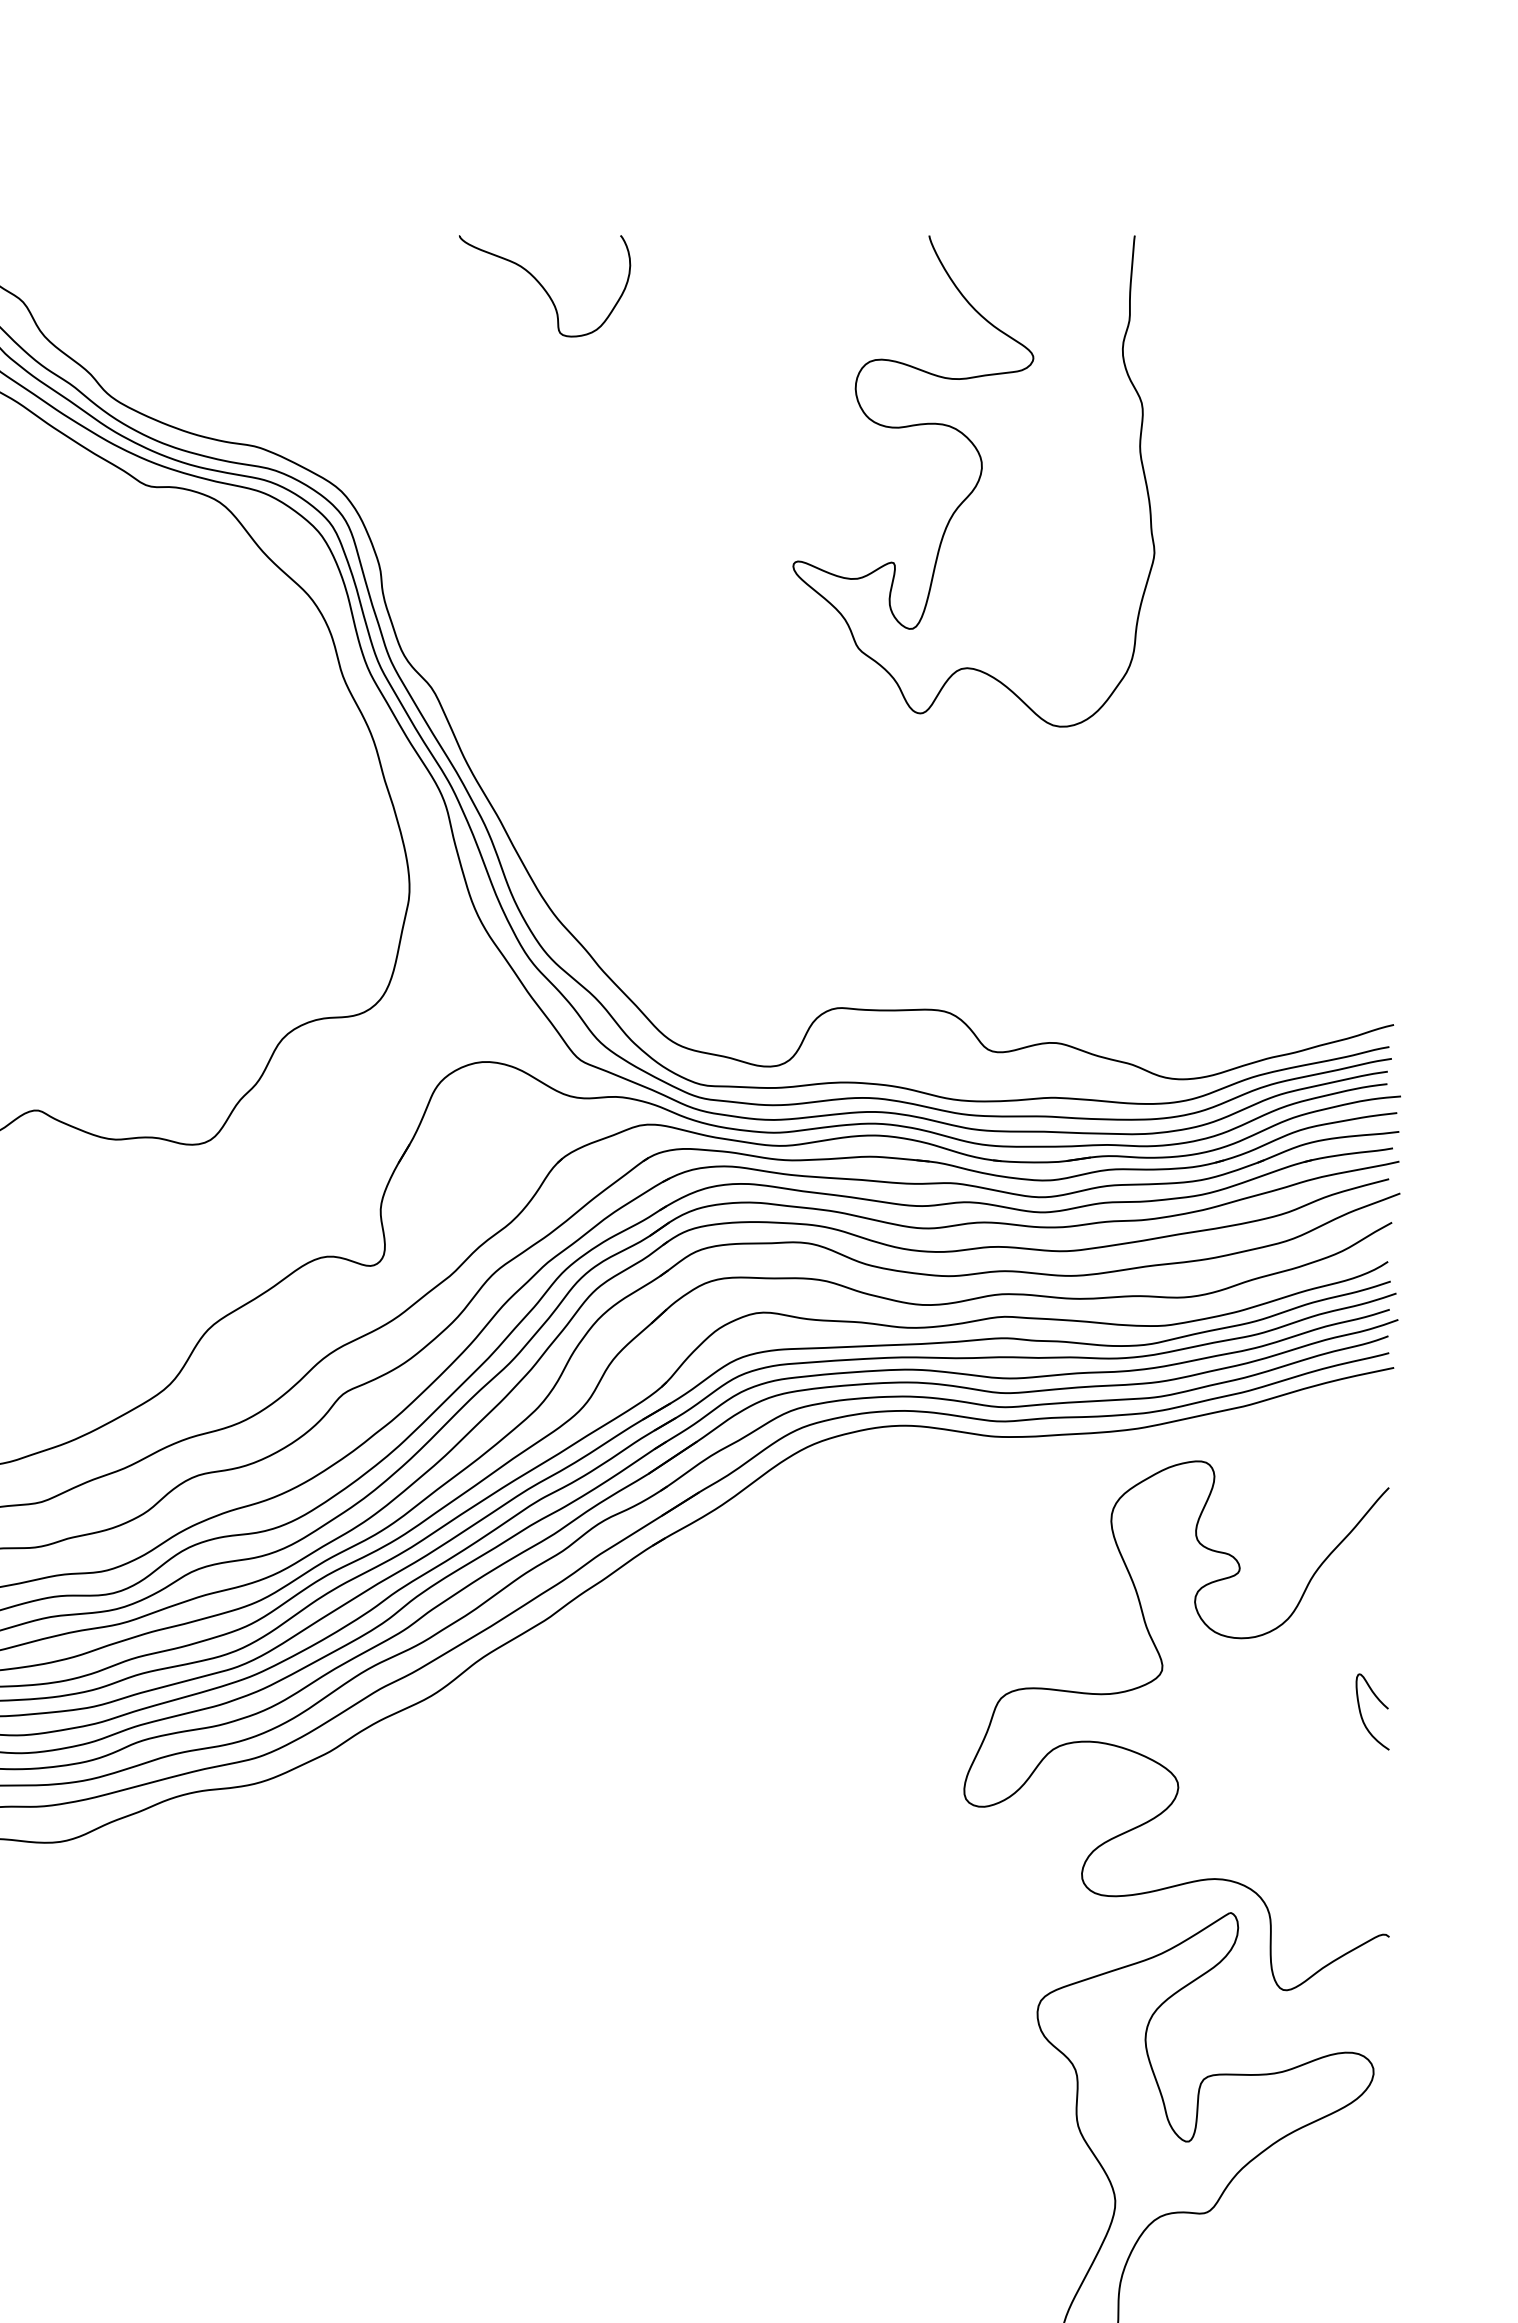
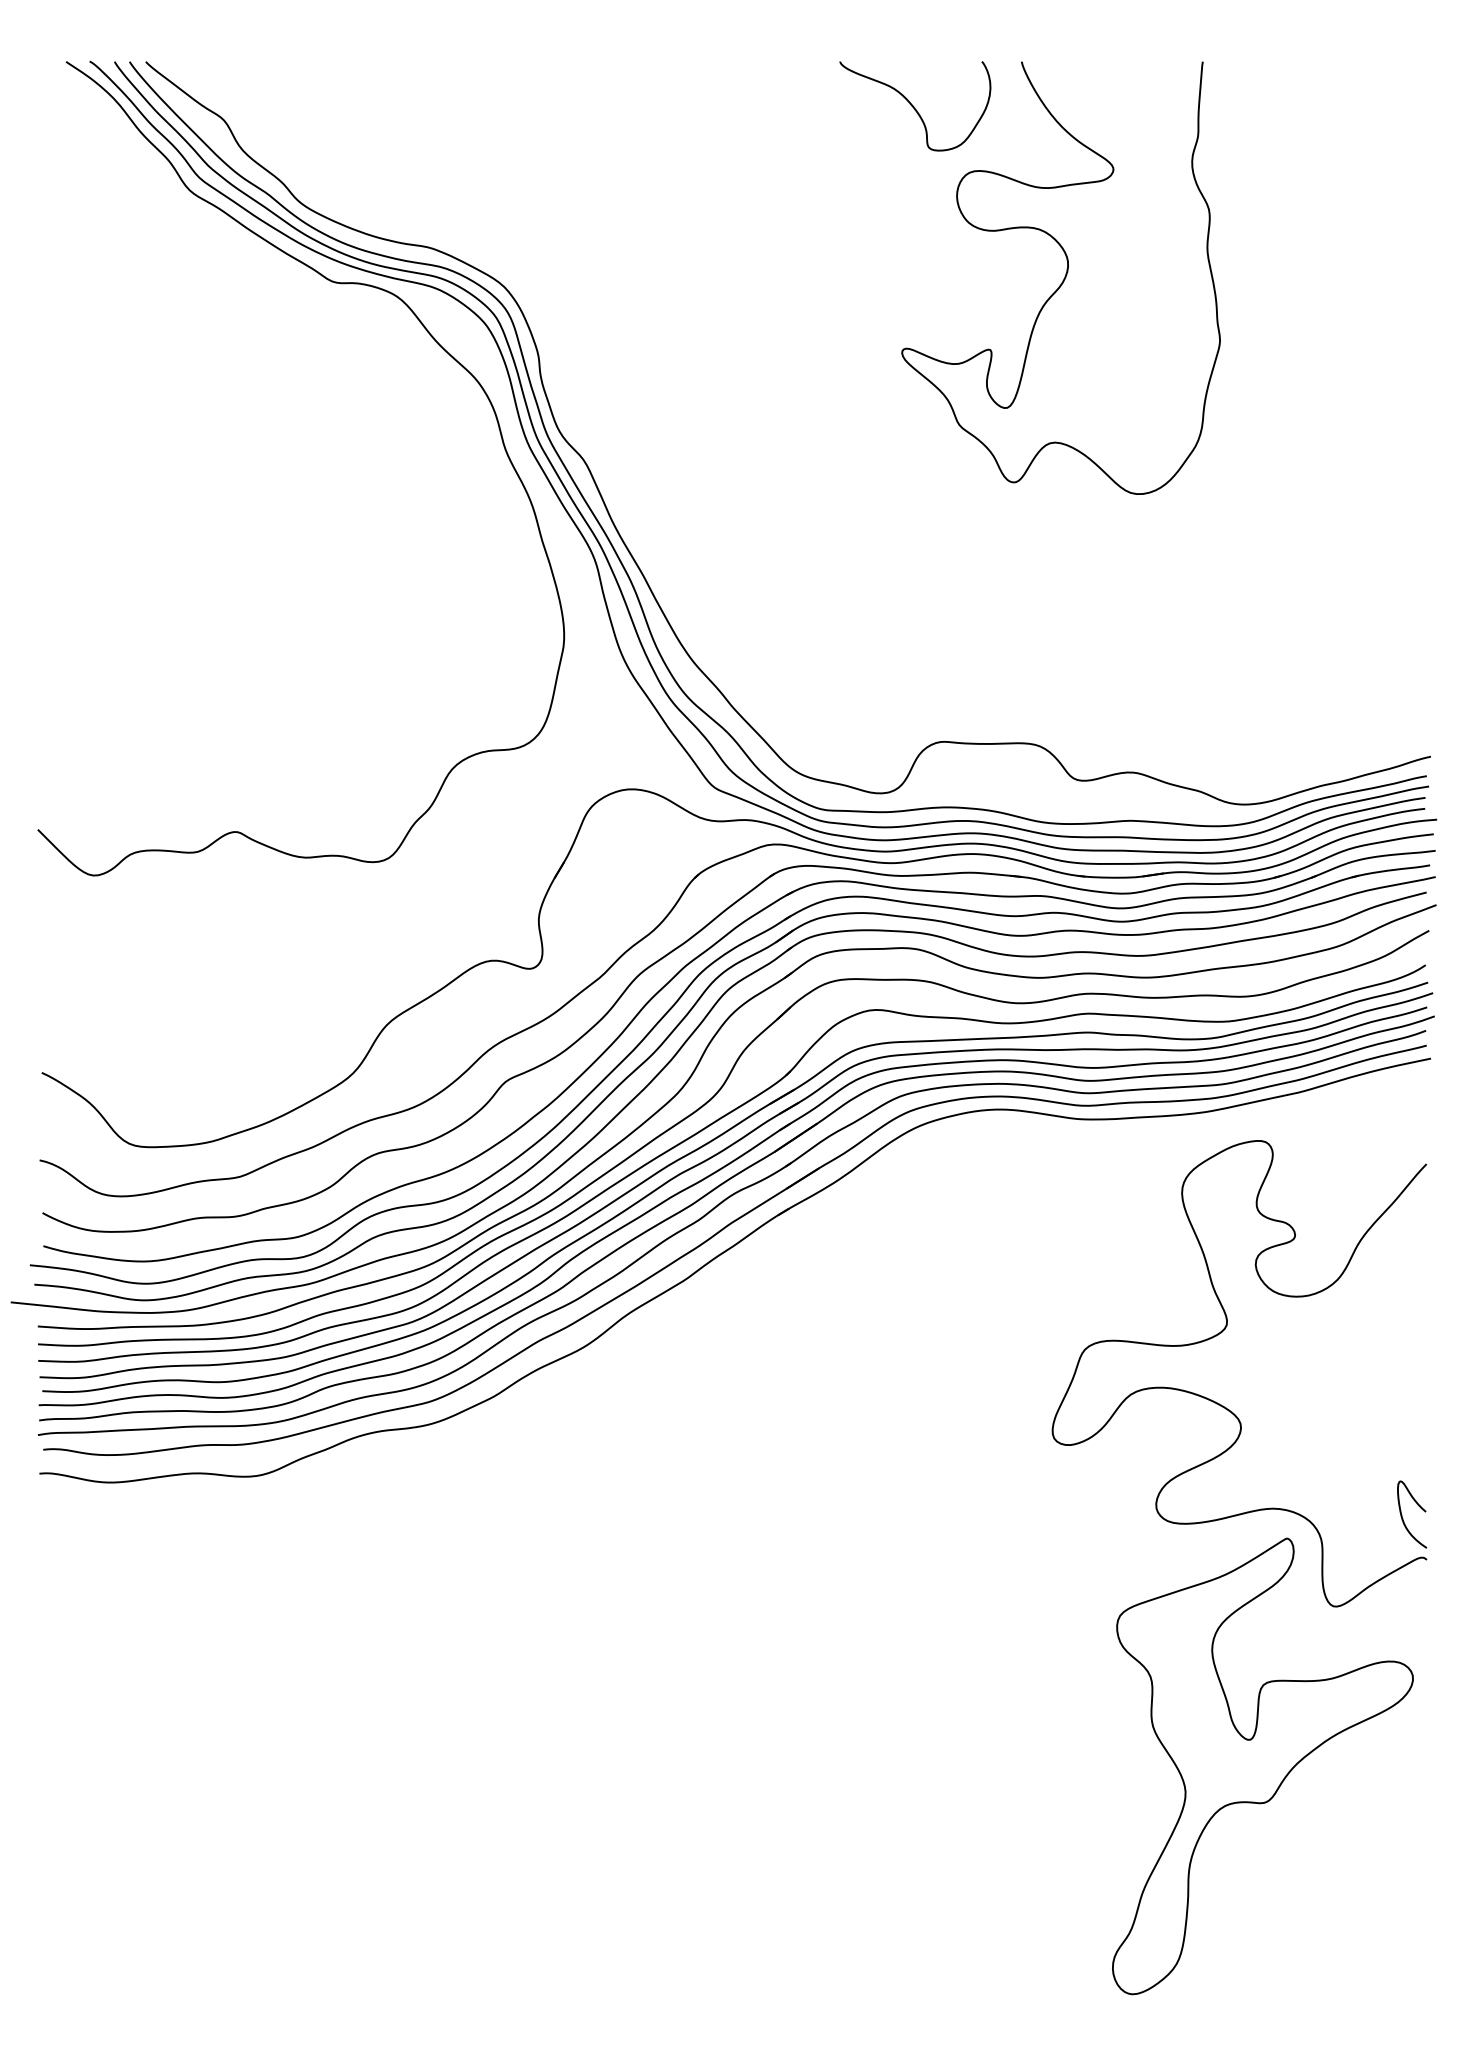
curve: (543, 286) -> (914, 106), moved
curve: (1362, 1716) -> (1403, 1518), moved

